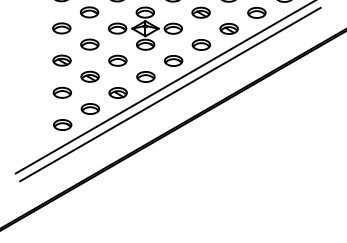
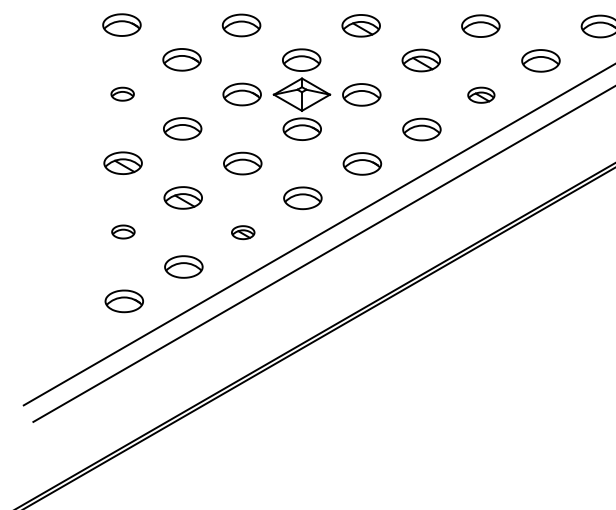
part: (61, 28) -> (121, 94), size x0.6
part: (228, 28) -> (480, 94), size x0.7
part: (61, 92) -> (121, 231), size x0.6
part: (117, 92) -> (241, 231), size x0.6

